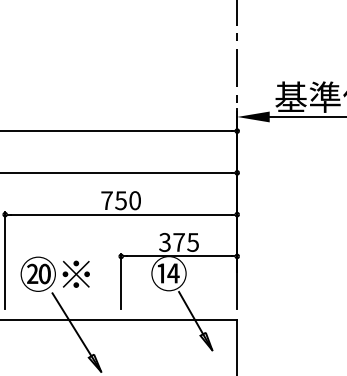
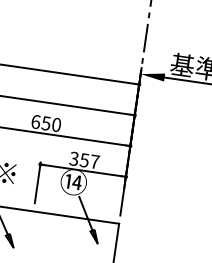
text: (106, 200) -> (35, 121), 750 -> 650
text: (185, 242) -> (89, 161), 375 -> 357

